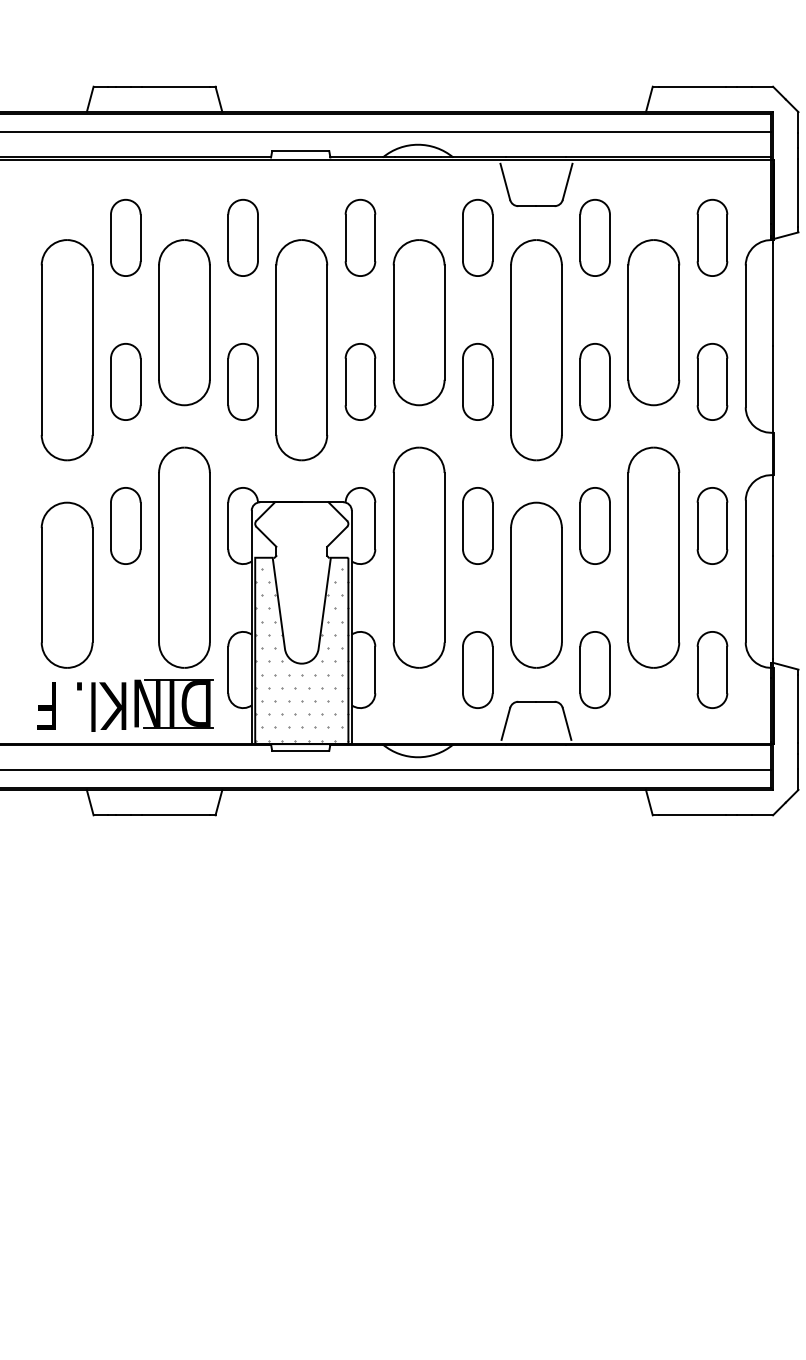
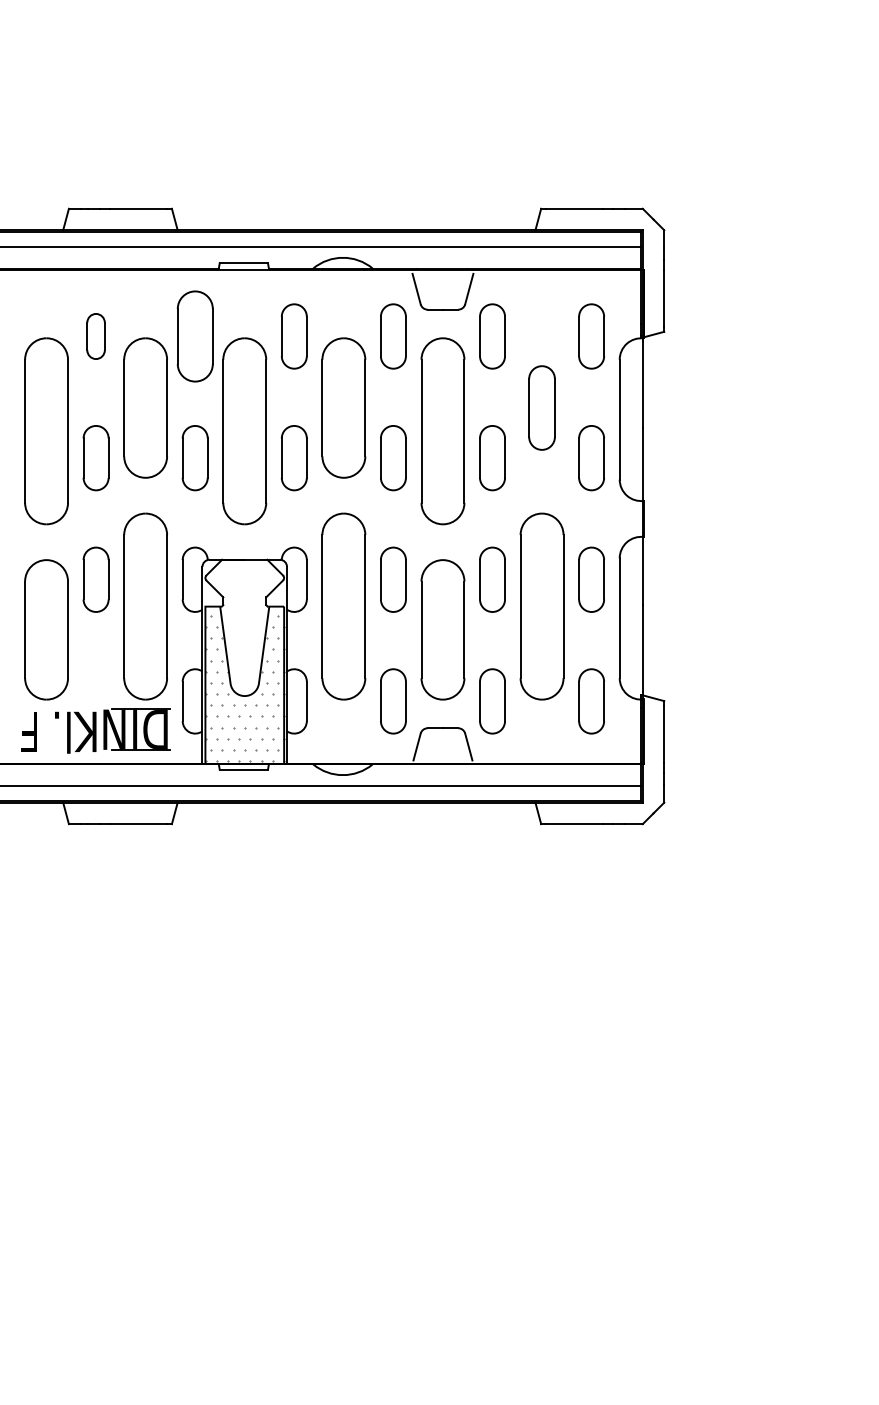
part: (125, 237) -> (95, 336), size x0.7
part: (242, 237) -> (194, 336), size x1.4
part: (653, 322) -> (541, 407), size x0.6

